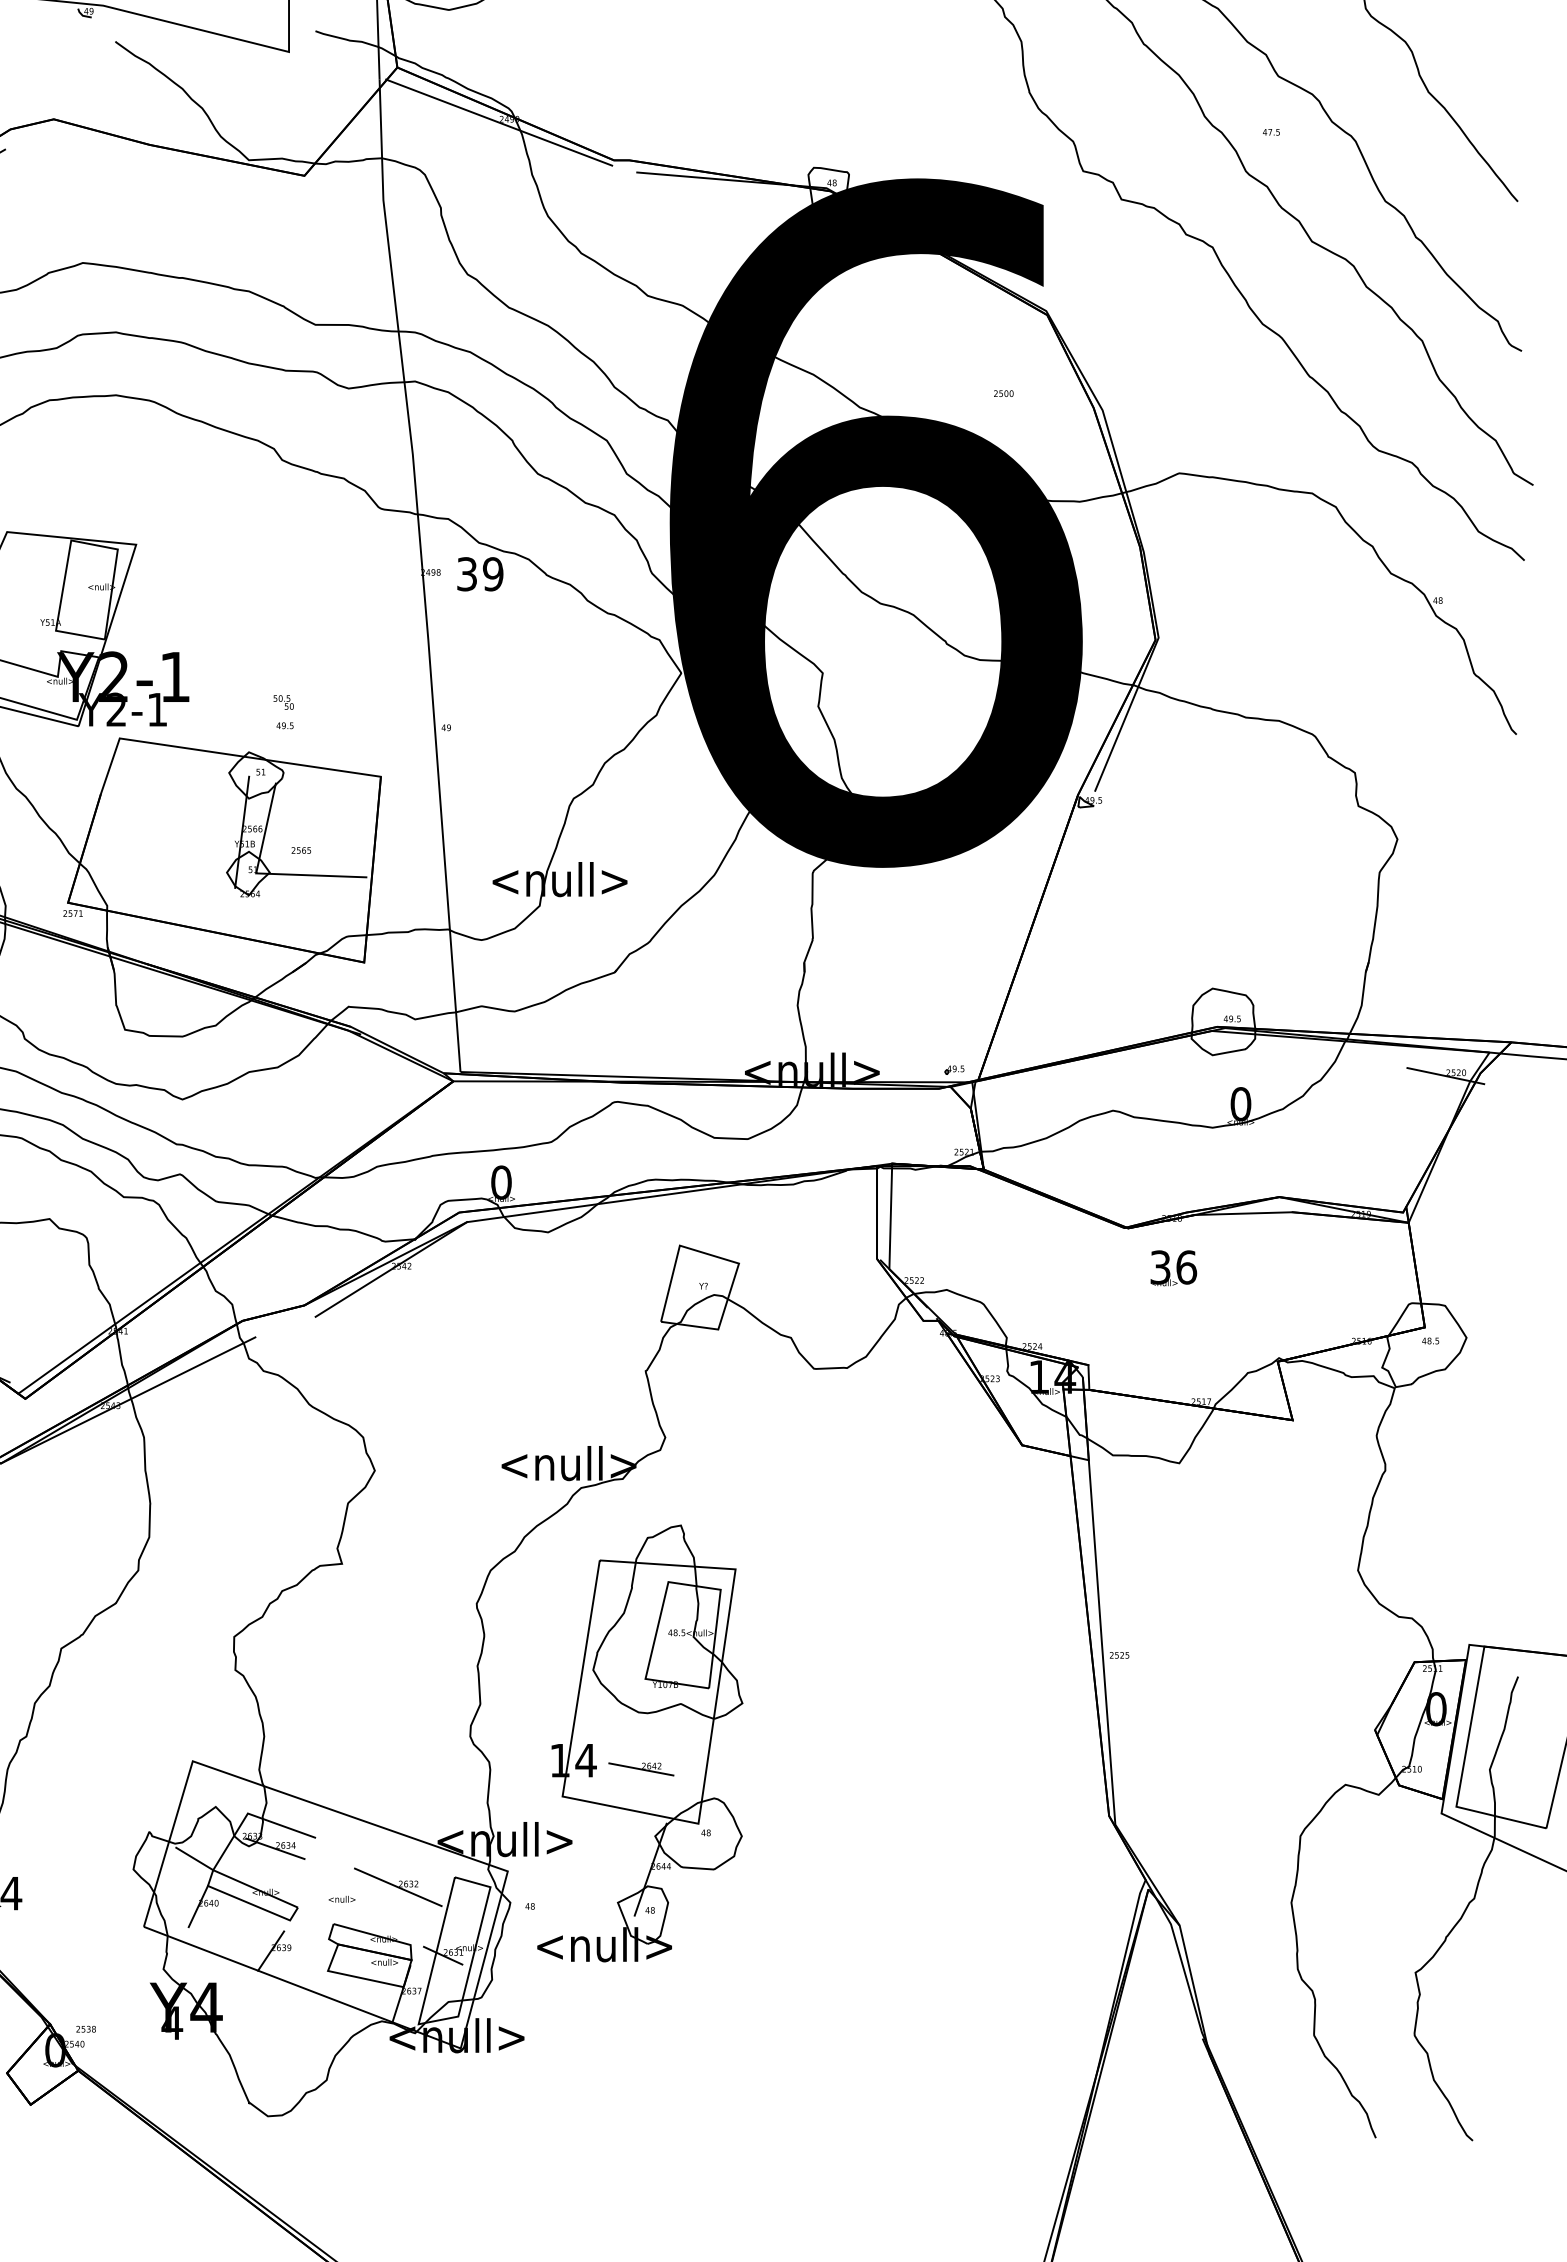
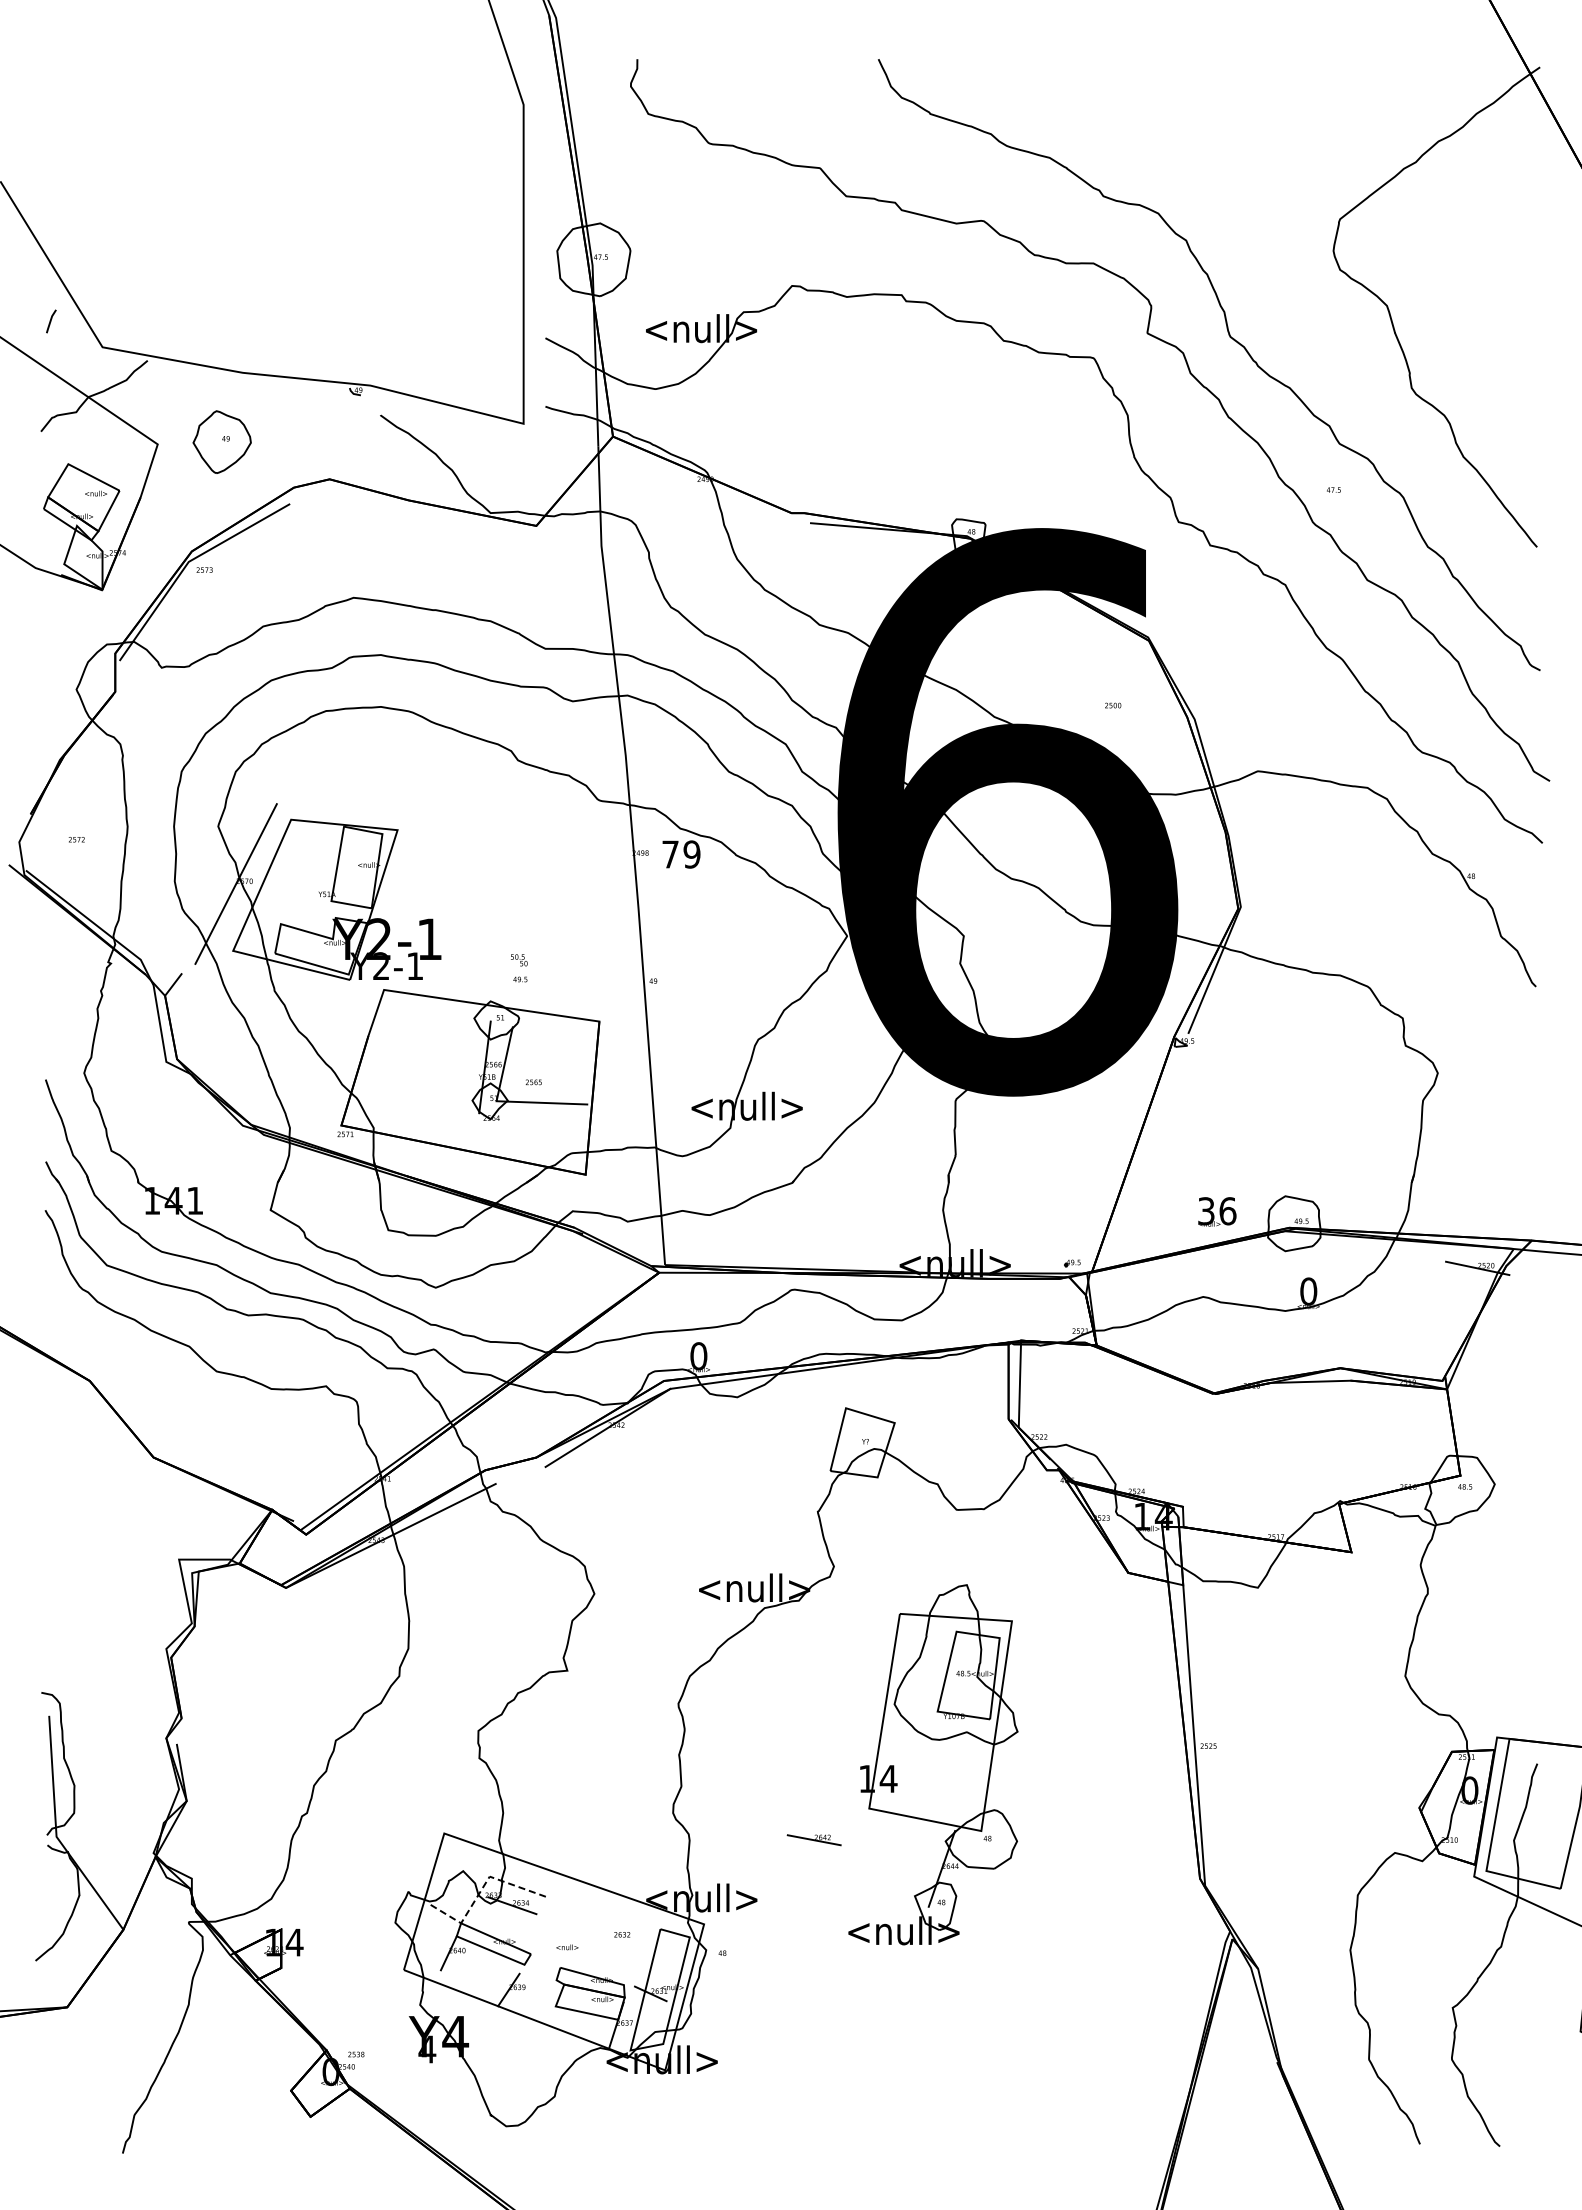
line: (498, 121) -> (696, 481), removed
text: (467, 574) -> (670, 854), 39 -> 79
text: (1173, 1267) -> (1217, 1211), moved
part: (640, 1743) -> (933, 1764), moved
line: (237, 1830) -> (481, 1890), solid -> dashed
line: (397, 1887) -> (613, 1937), removed

